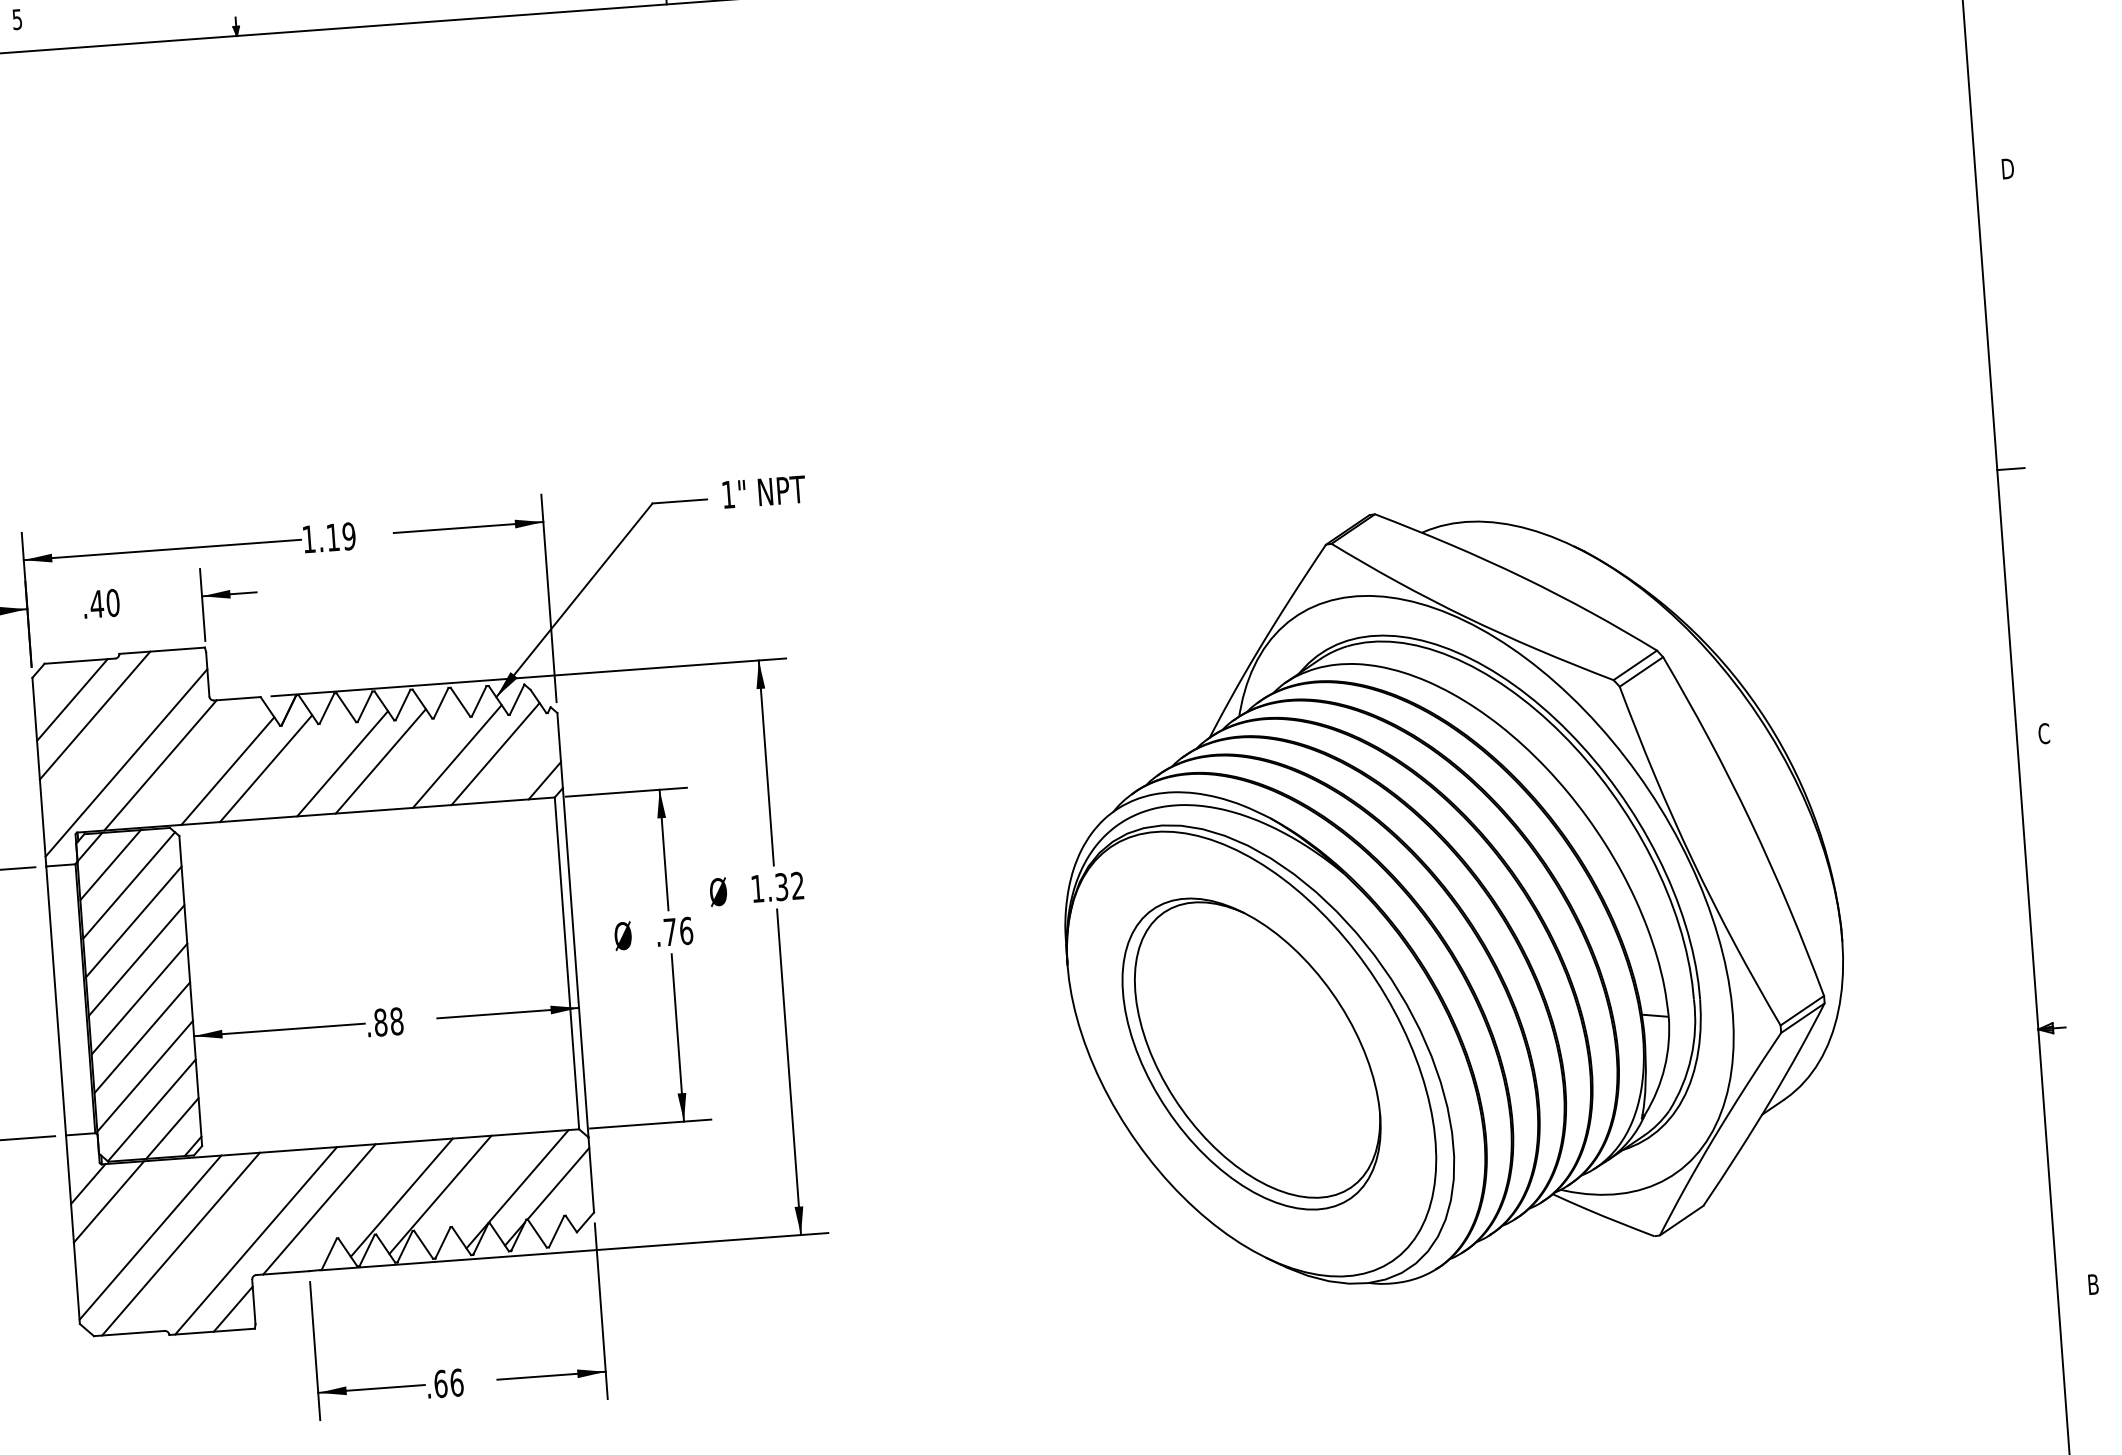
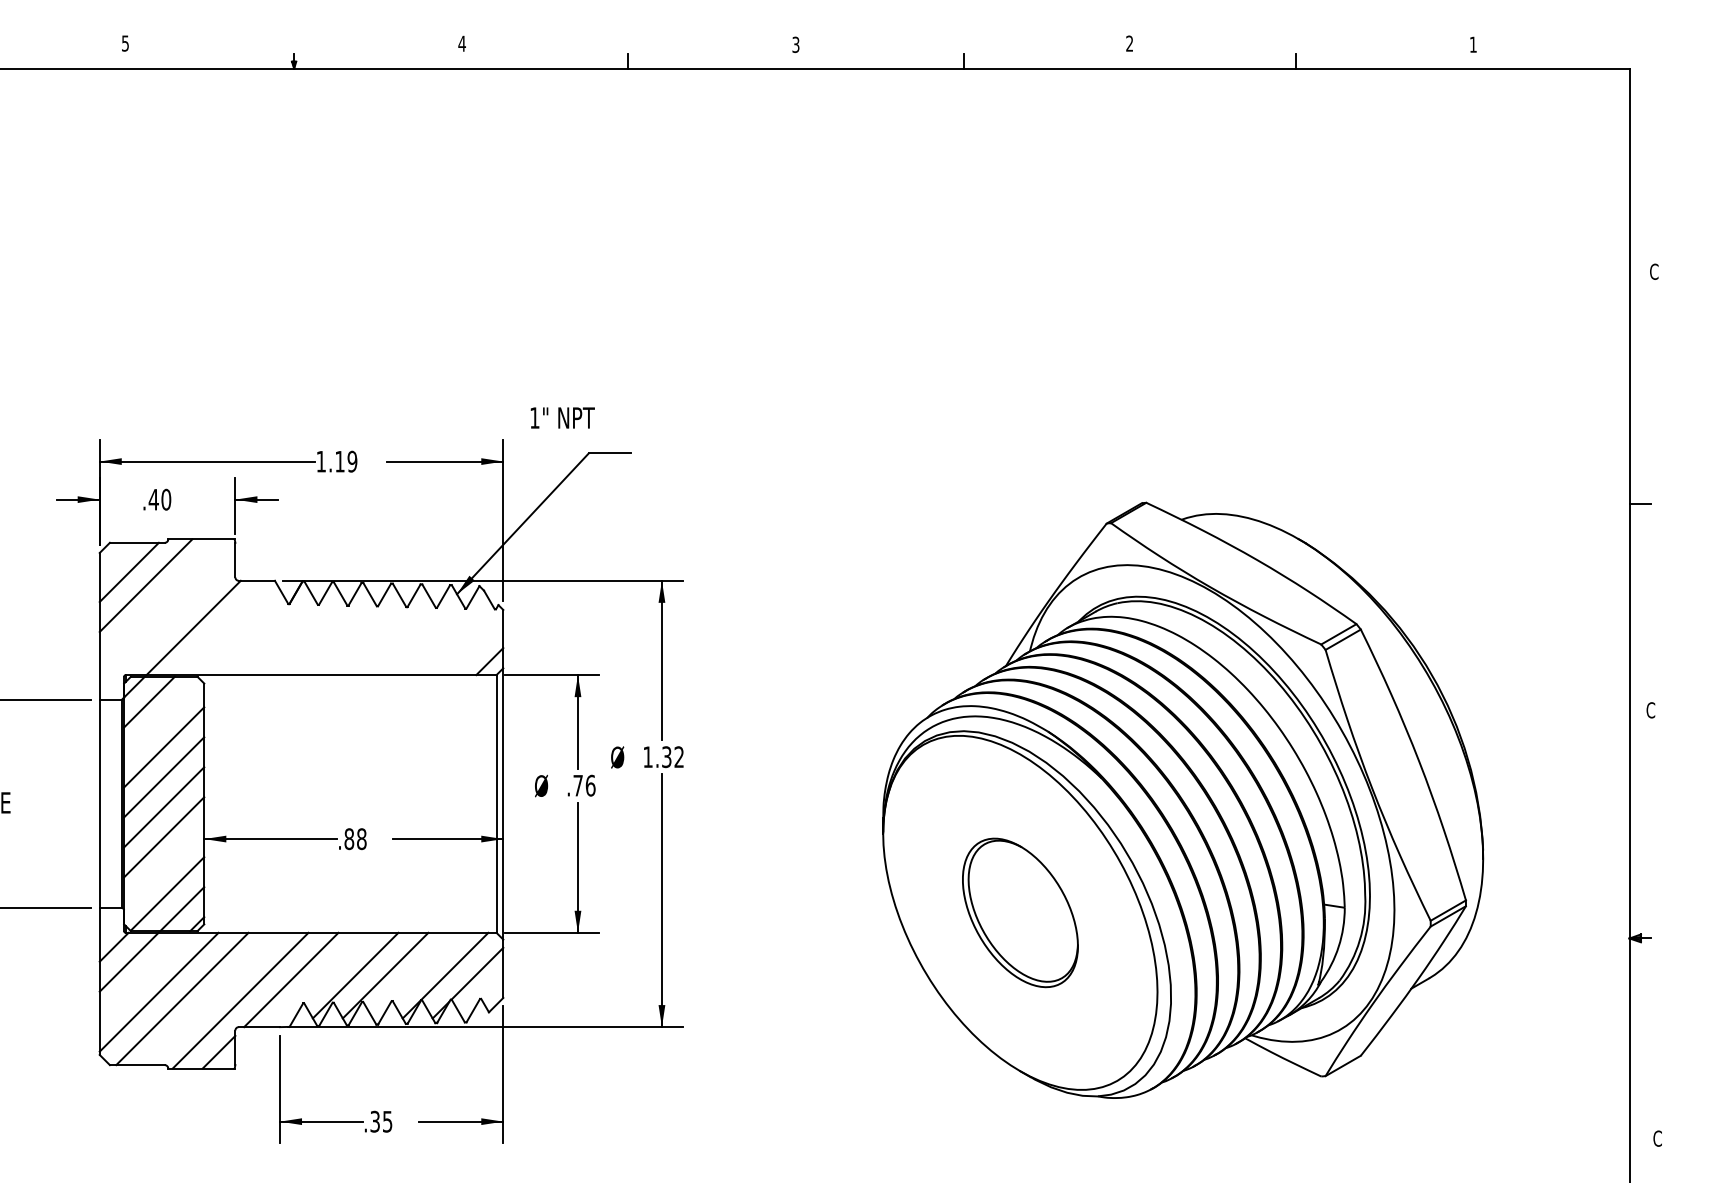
text: (2007, 168) -> (1654, 271), D -> C
text: (763, 491) -> (562, 417), moved
line: (495, 754) -> (453, 638), removed
line: (457, 756) -> (423, 637), removed
line: (379, 761) -> (363, 637), removed
line: (126, 762) -> (167, 623), removed
line: (342, 763) -> (334, 636), removed
line: (265, 768) -> (274, 636), removed
line: (227, 771) -> (245, 636), removed
line: (128, 884) -> (162, 718), removed
part: (1251, 1053) -> (1020, 912), size x0.6
line: (145, 1076) -> (164, 867), removed
text: (2093, 1284) -> (1657, 1138), B -> C
text: (448, 1383) -> (381, 1121), .66 -> .35

